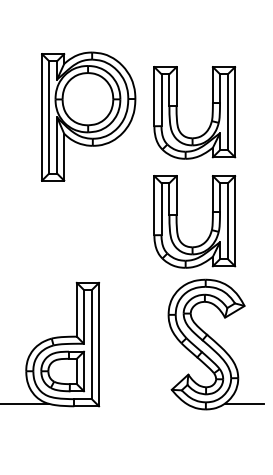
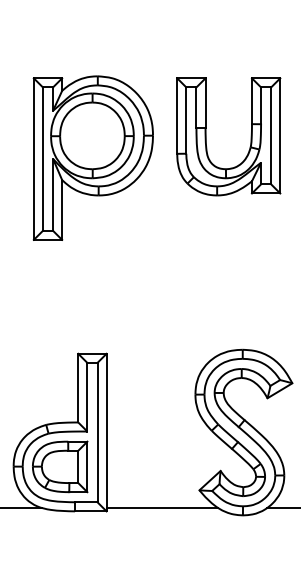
part: (88, 116) -> (93, 157), moved
part: (177, 221) -> (206, 275), removed
line: (142, 403) -> (162, 507), added

